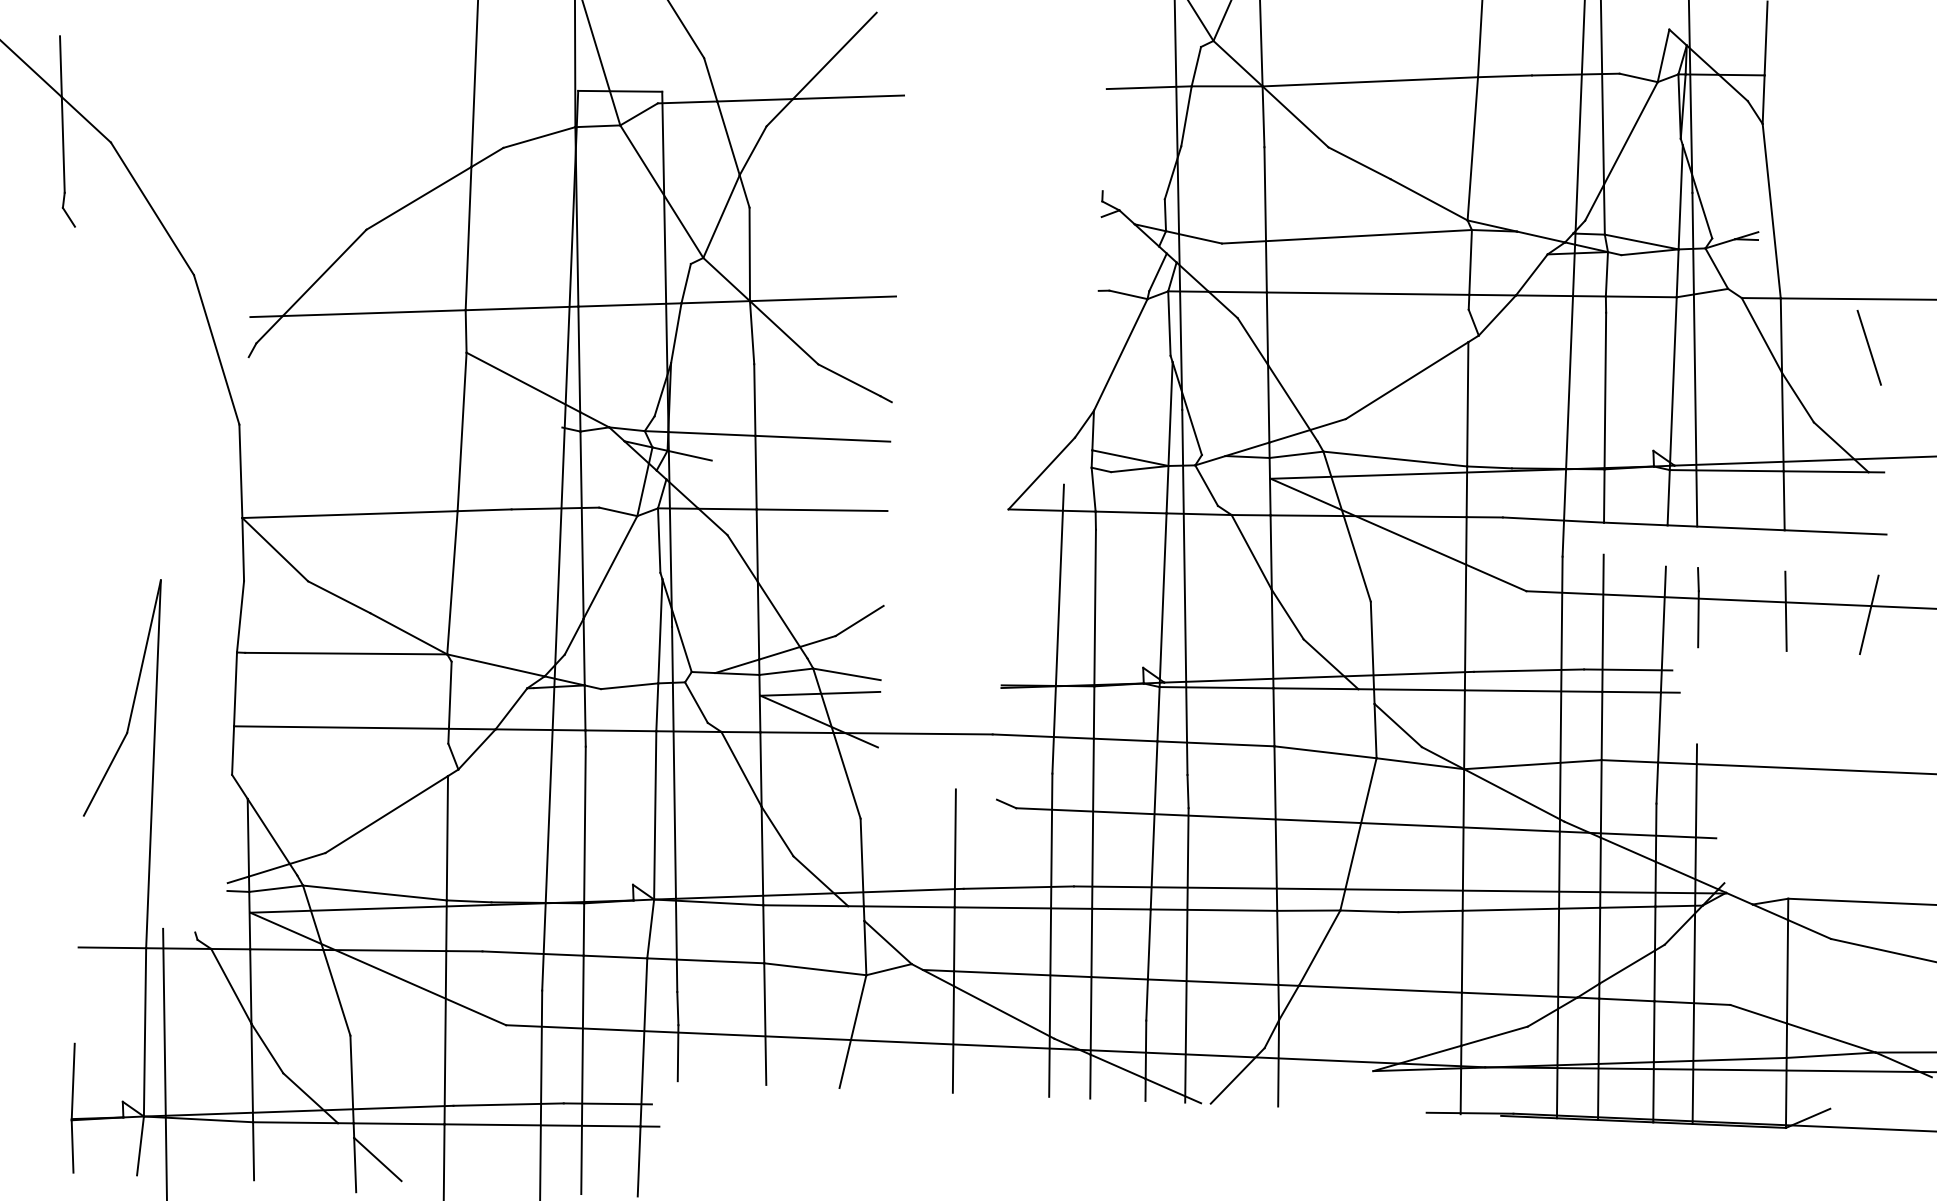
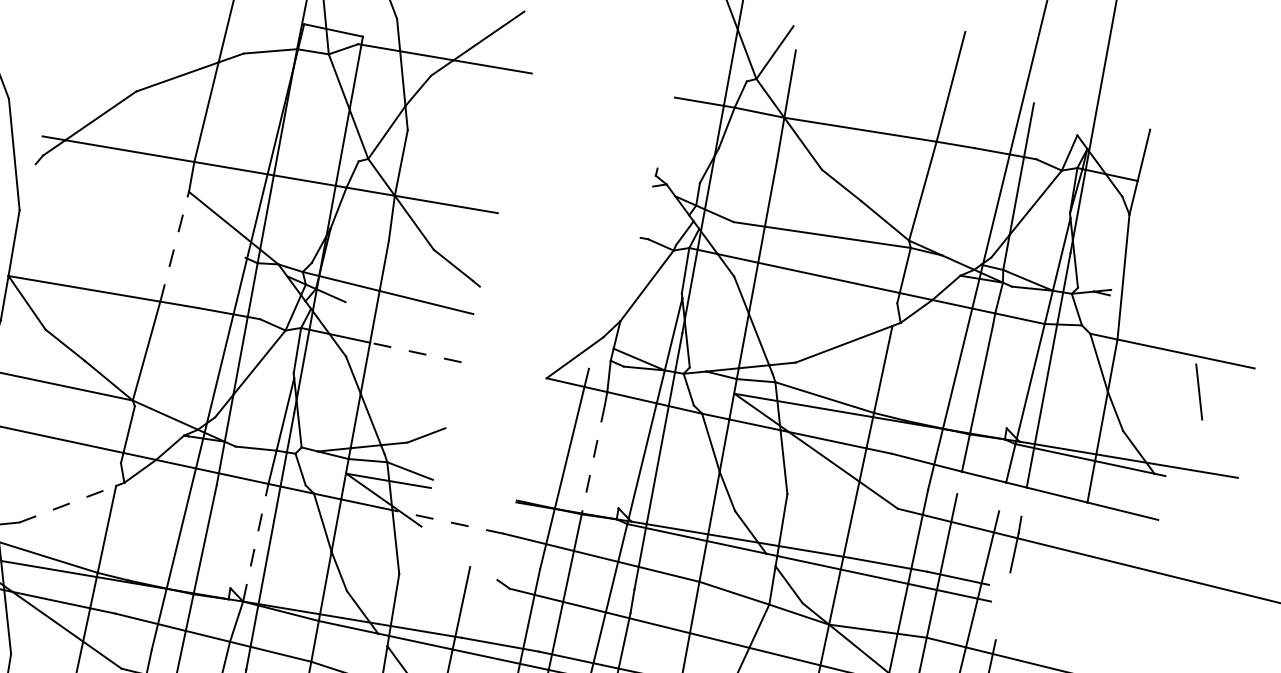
line: (1868, 347) -> (1198, 391), moved
line: (462, 431) -> (175, 246), solid -> dashed
line: (821, 510) -> (415, 352), solid -> dashed
line: (1095, 608) -> (593, 459), solid -> dashed
line: (1785, 610) -> (1076, 558), removed
line: (1868, 614) -> (1134, 573), removed
line: (913, 733) -> (448, 521), solid -> dashed
line: (387, 814) -> (68, 504), solid -> dashed
line: (655, 814) -> (256, 542), solid -> dashed

